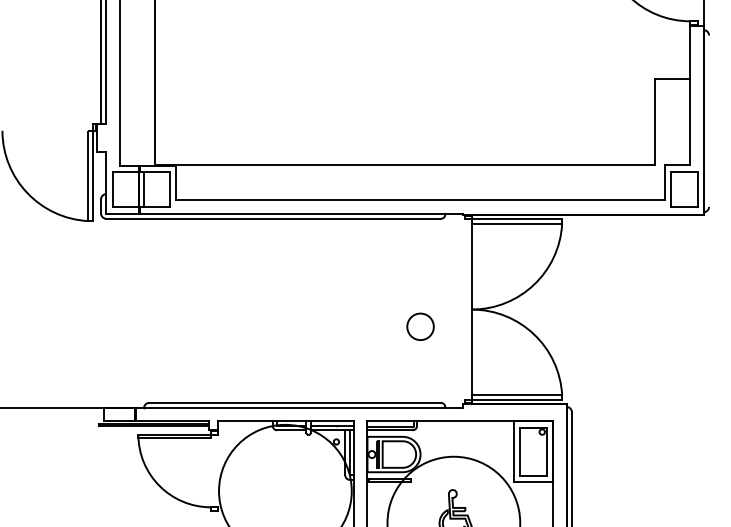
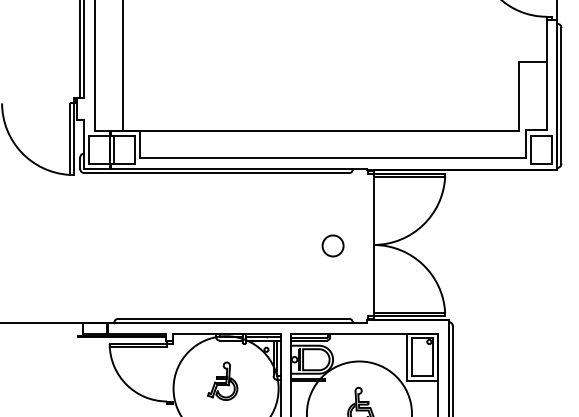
line: (709, 120) -> (561, 95), added
circle: (420, 326) -> (333, 245), moved
part: (280, 481) -> (222, 381), added

